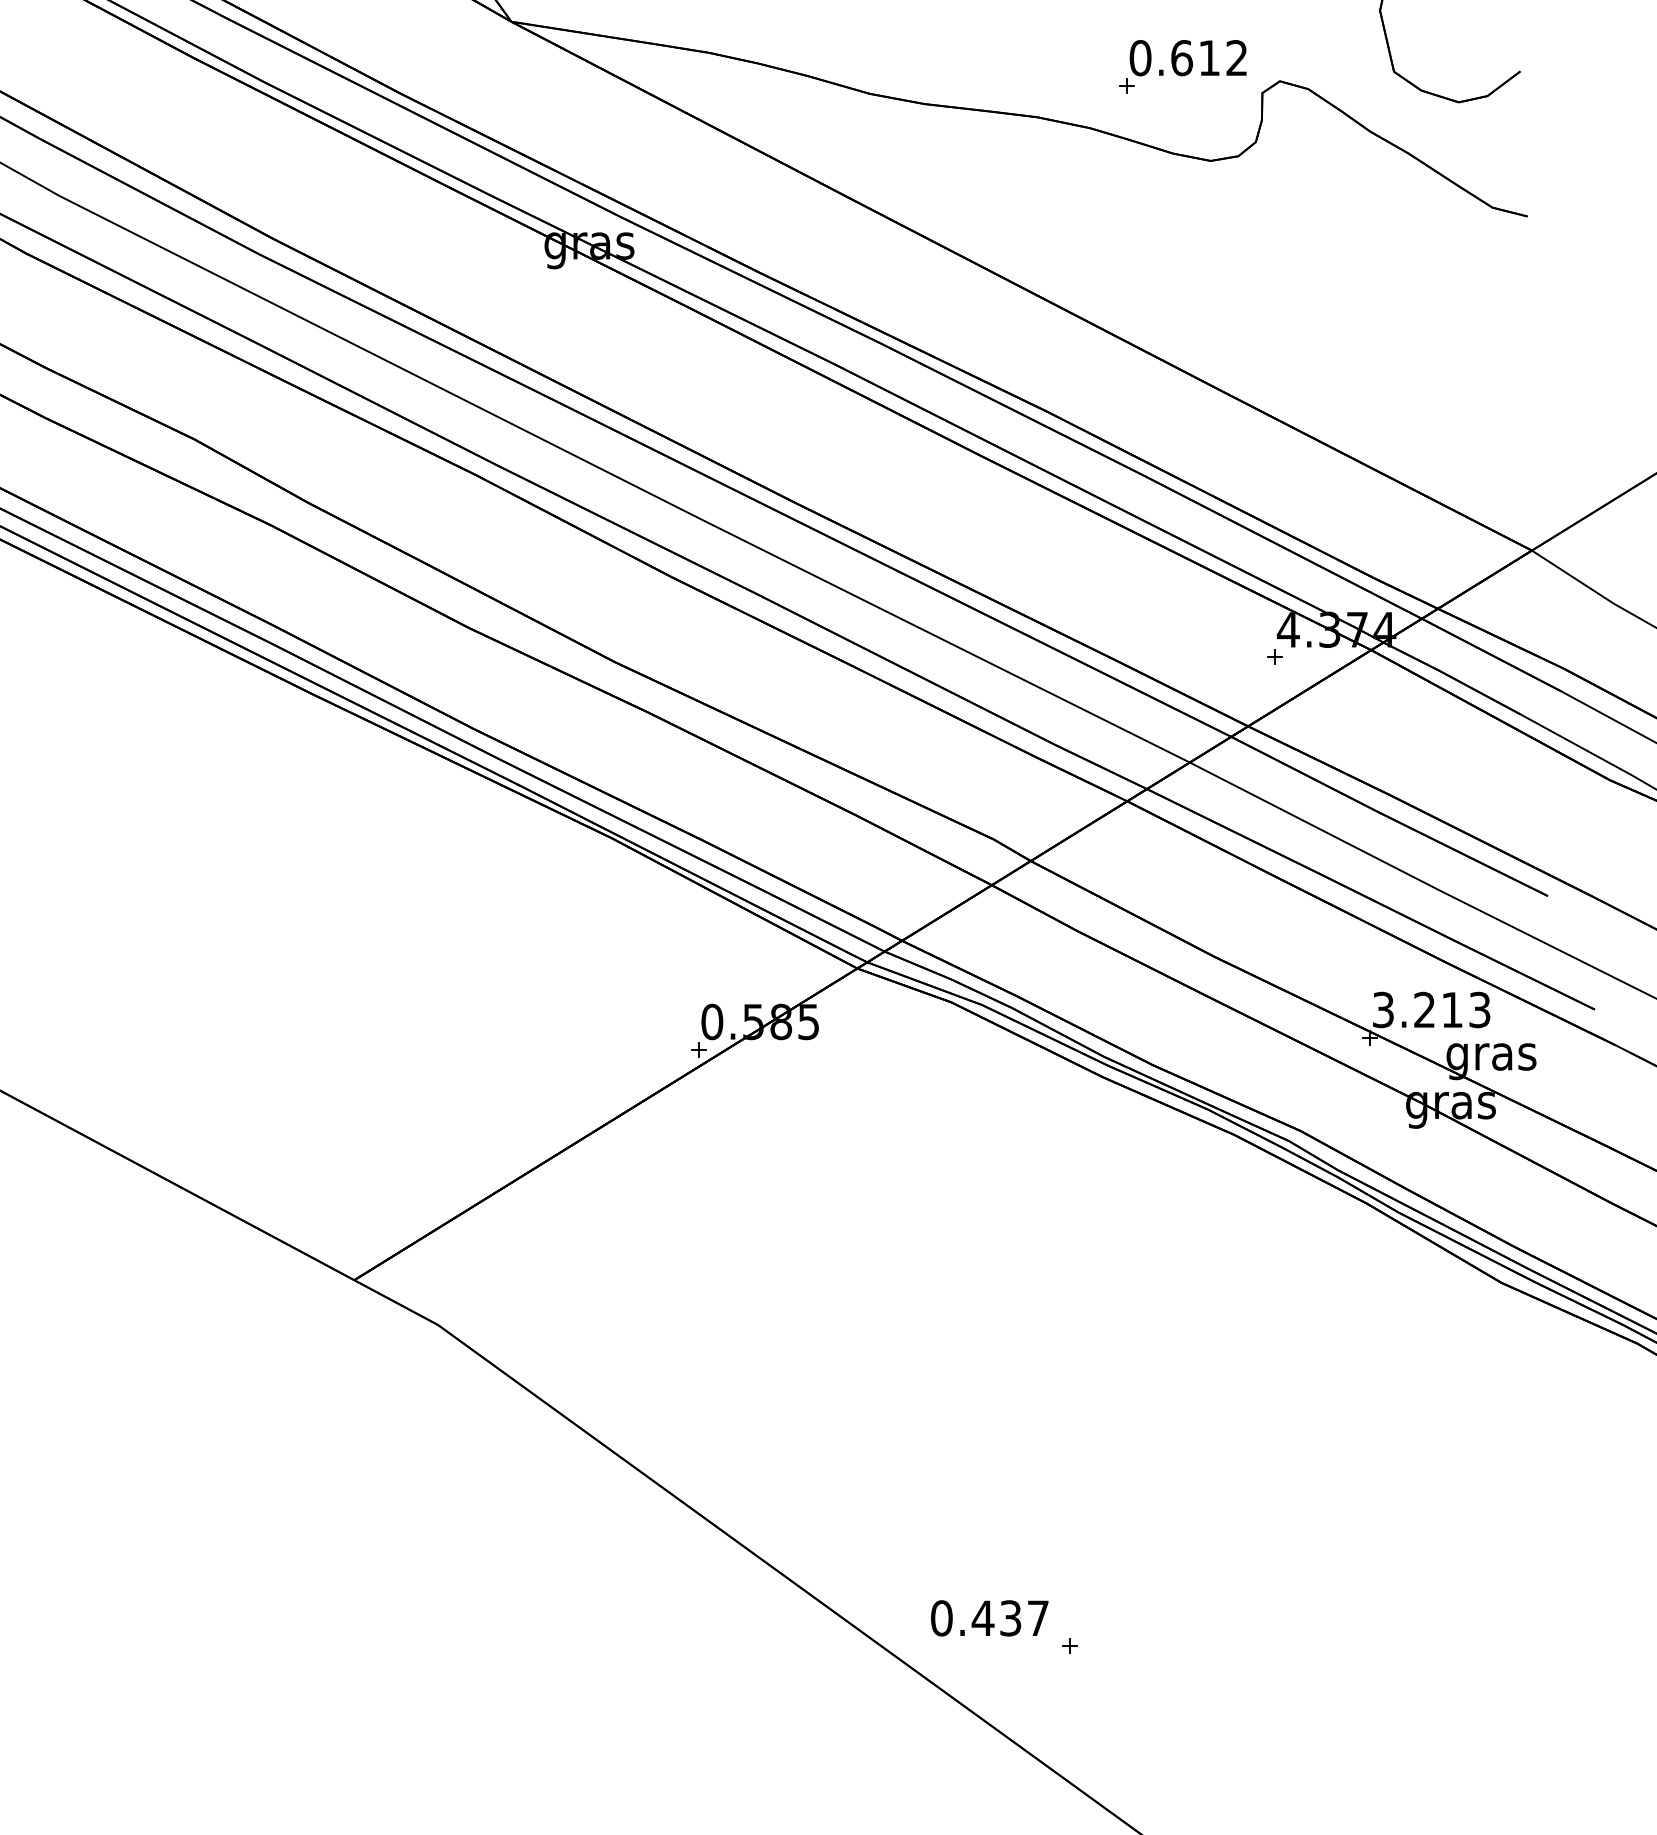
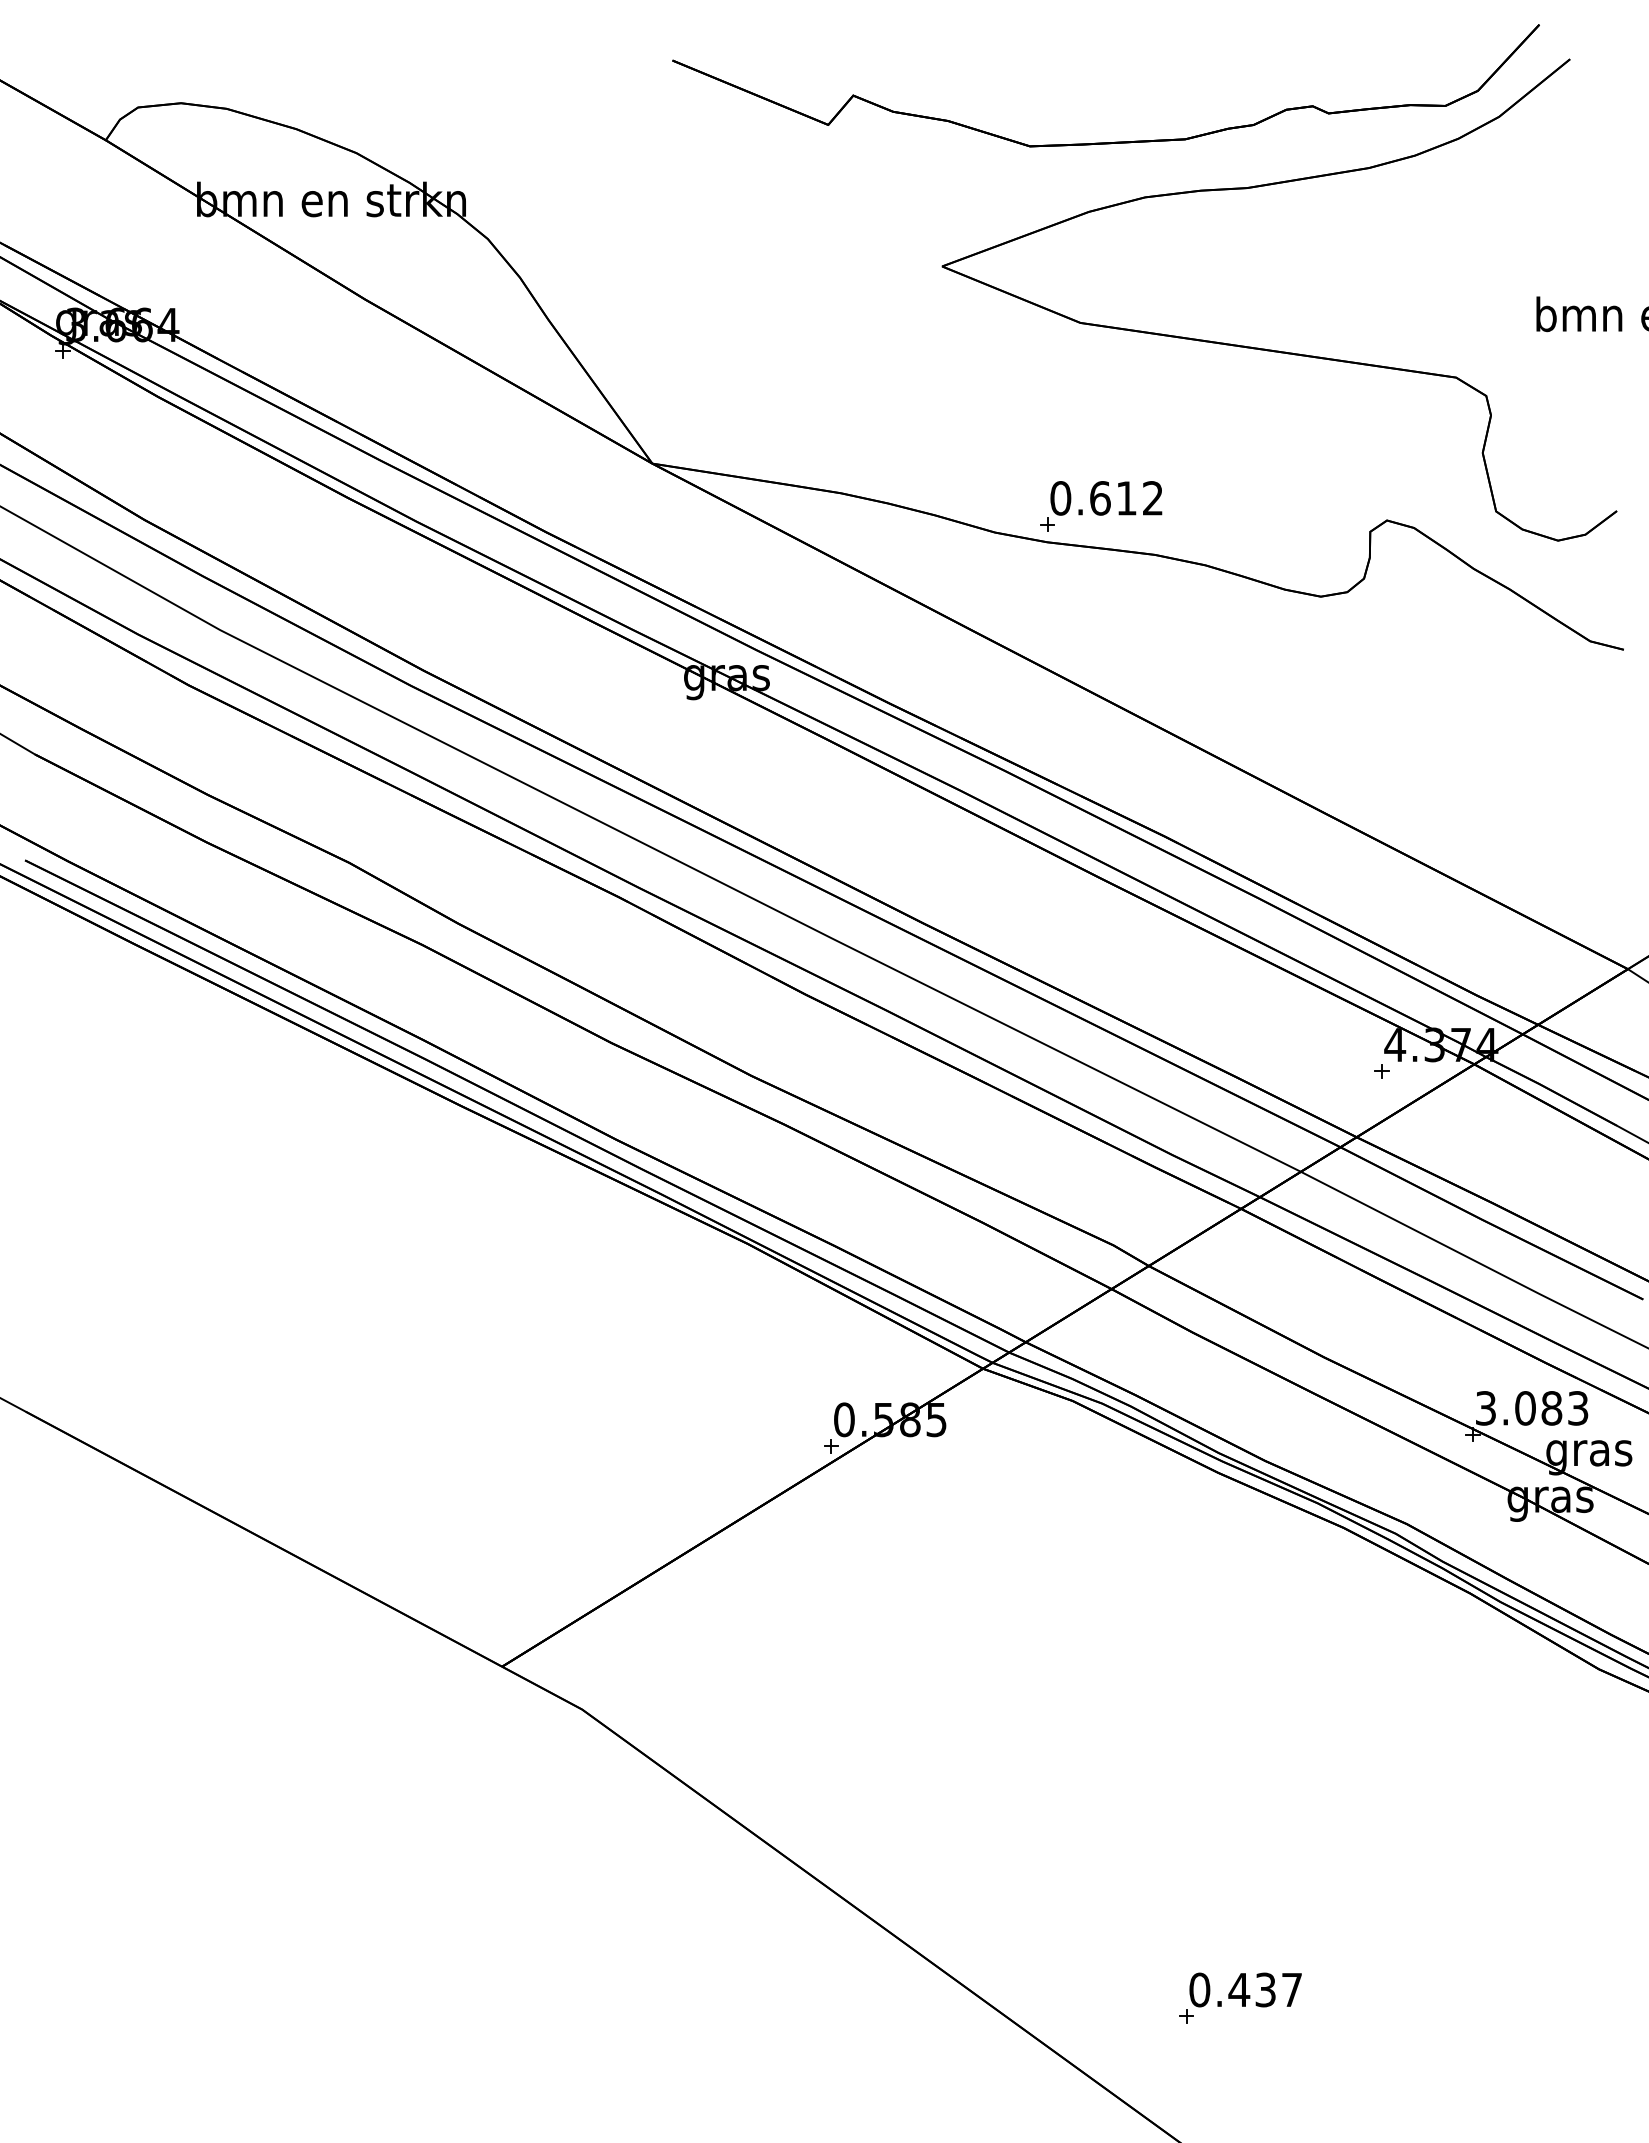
part: (1183, 66) -> (1101, 506), moved
text: (1438, 1010) -> (1538, 1408), 3.213 -> 3.083
text: (989, 1617) -> (1245, 1989), moved

